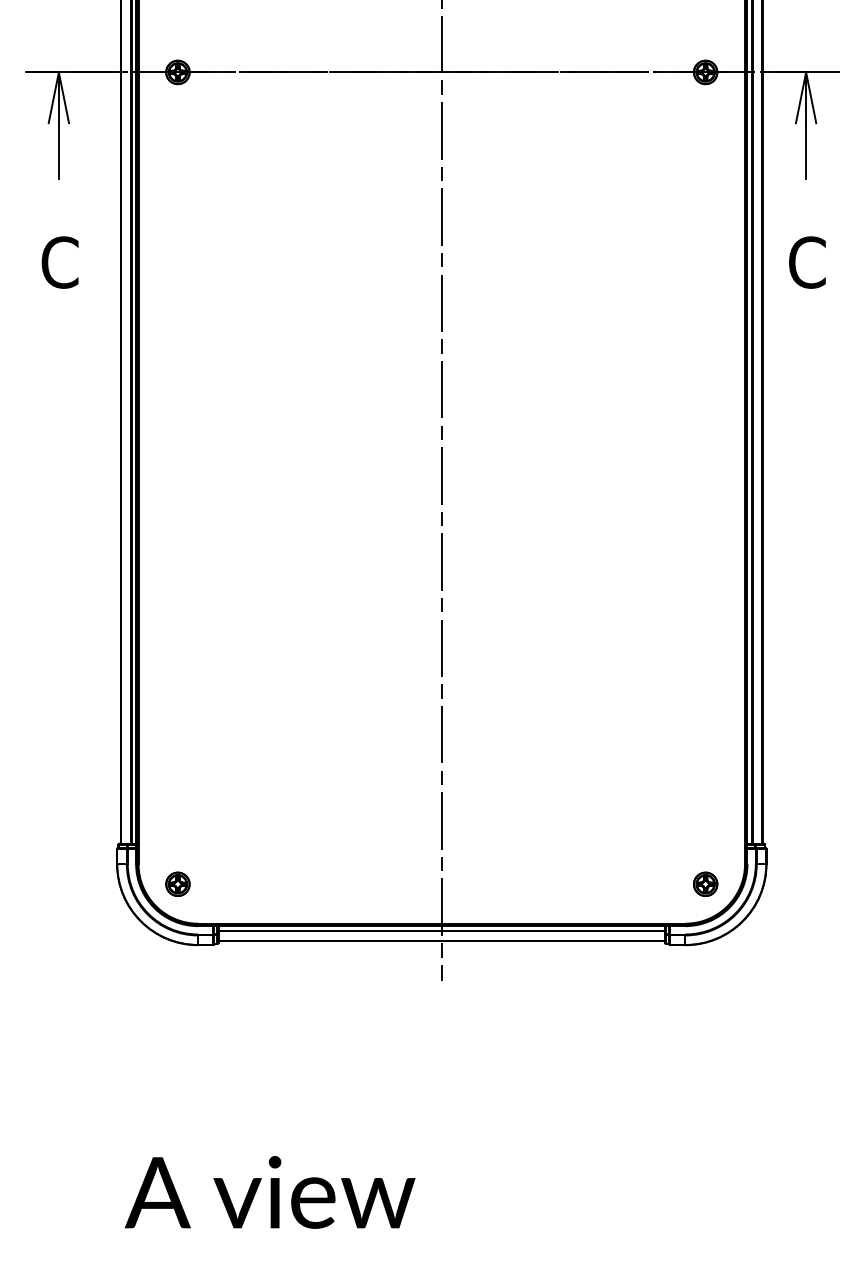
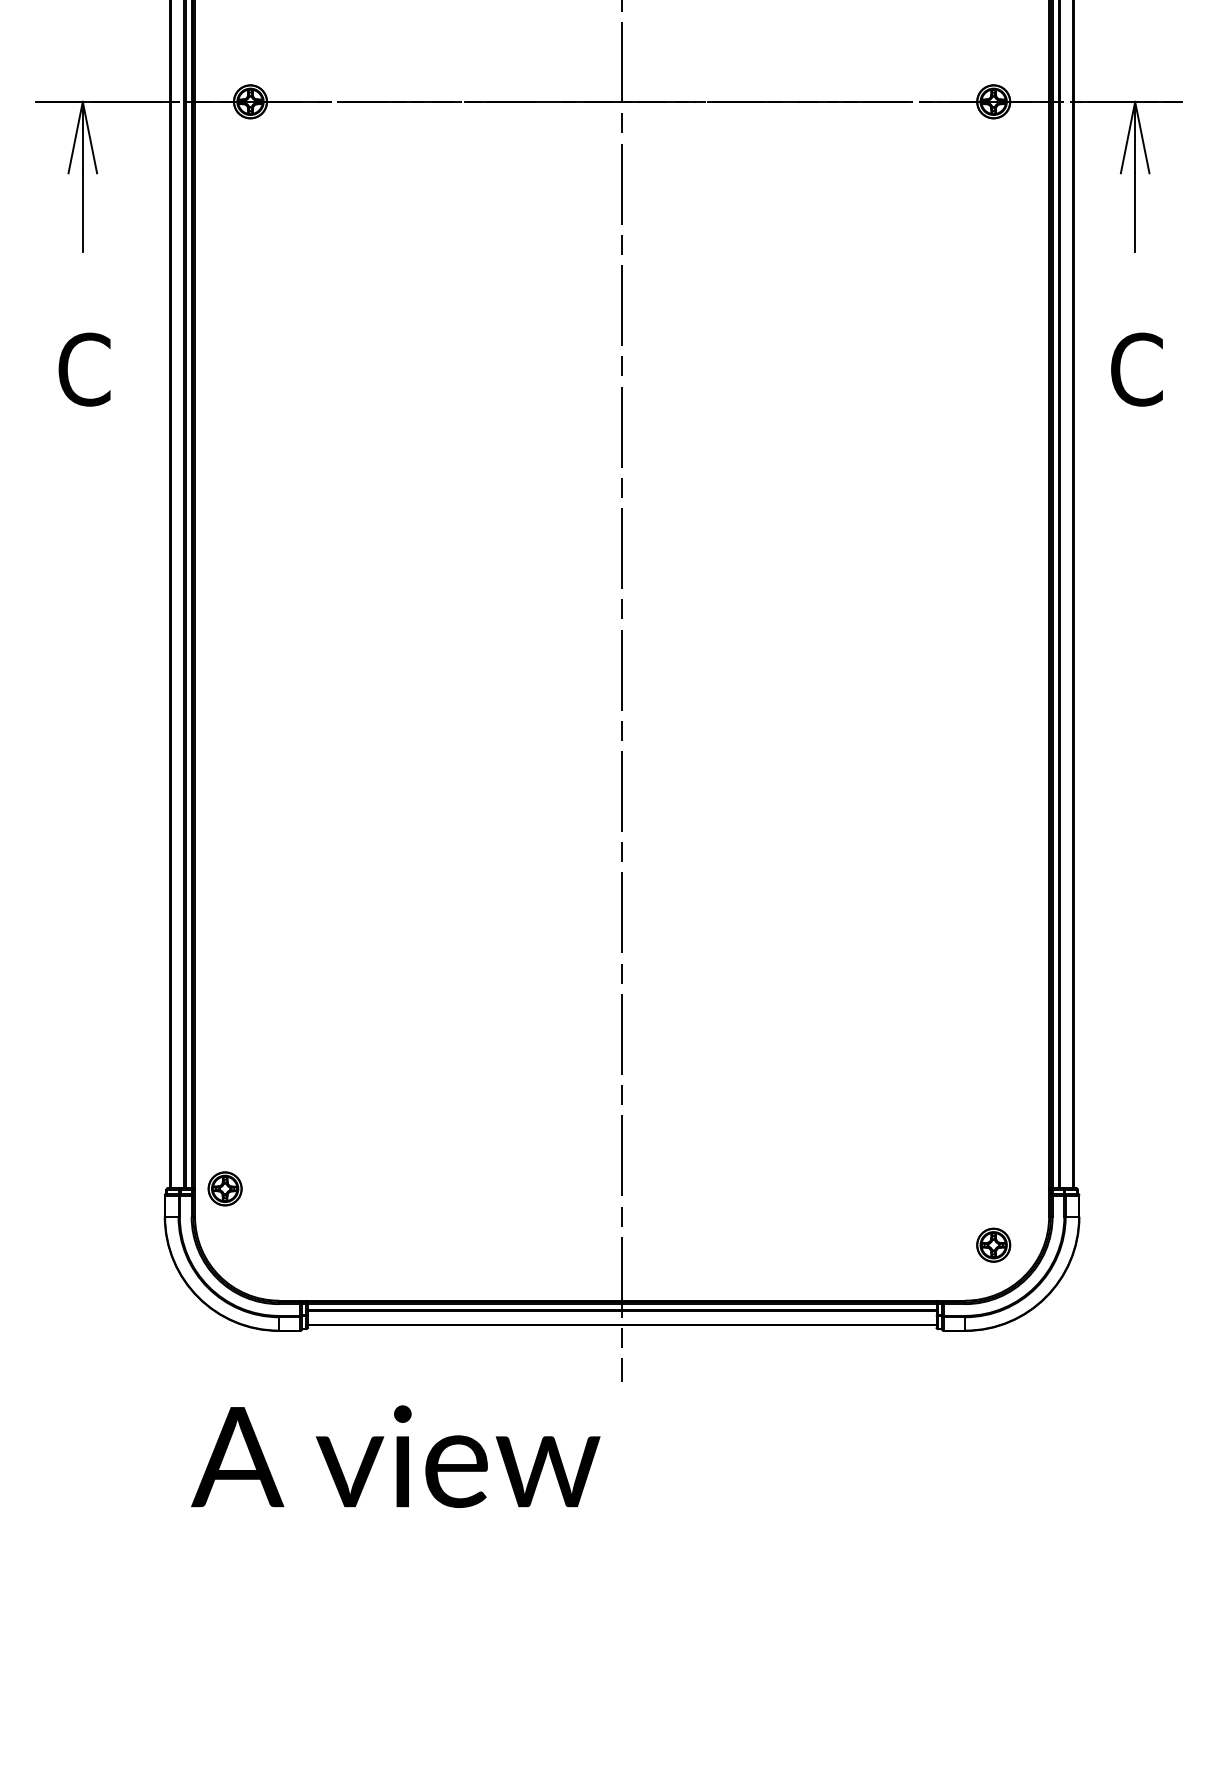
part: (177, 883) -> (224, 1187), moved
text: (269, 1192) -> (394, 1456), moved

